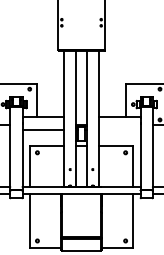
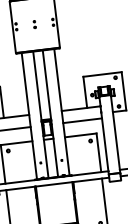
part: (81, 22) -> (34, 24), added
line: (119, 130) -> (82, 120), added

